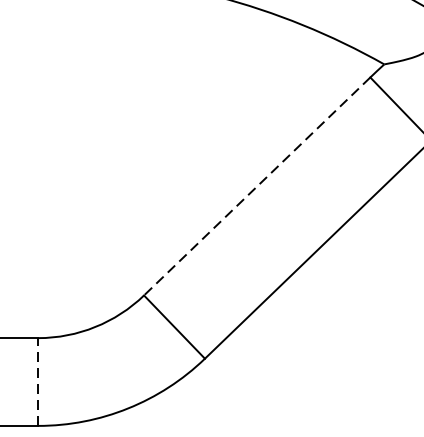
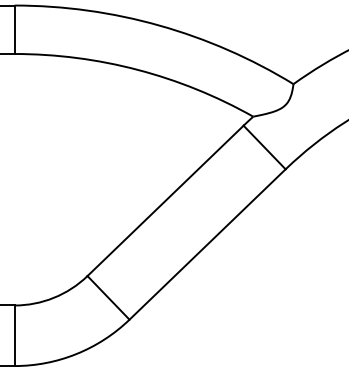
line: (257, 187) -> (165, 201), dashed -> solid
line: (38, 381) -> (14, 335), dashed -> solid

